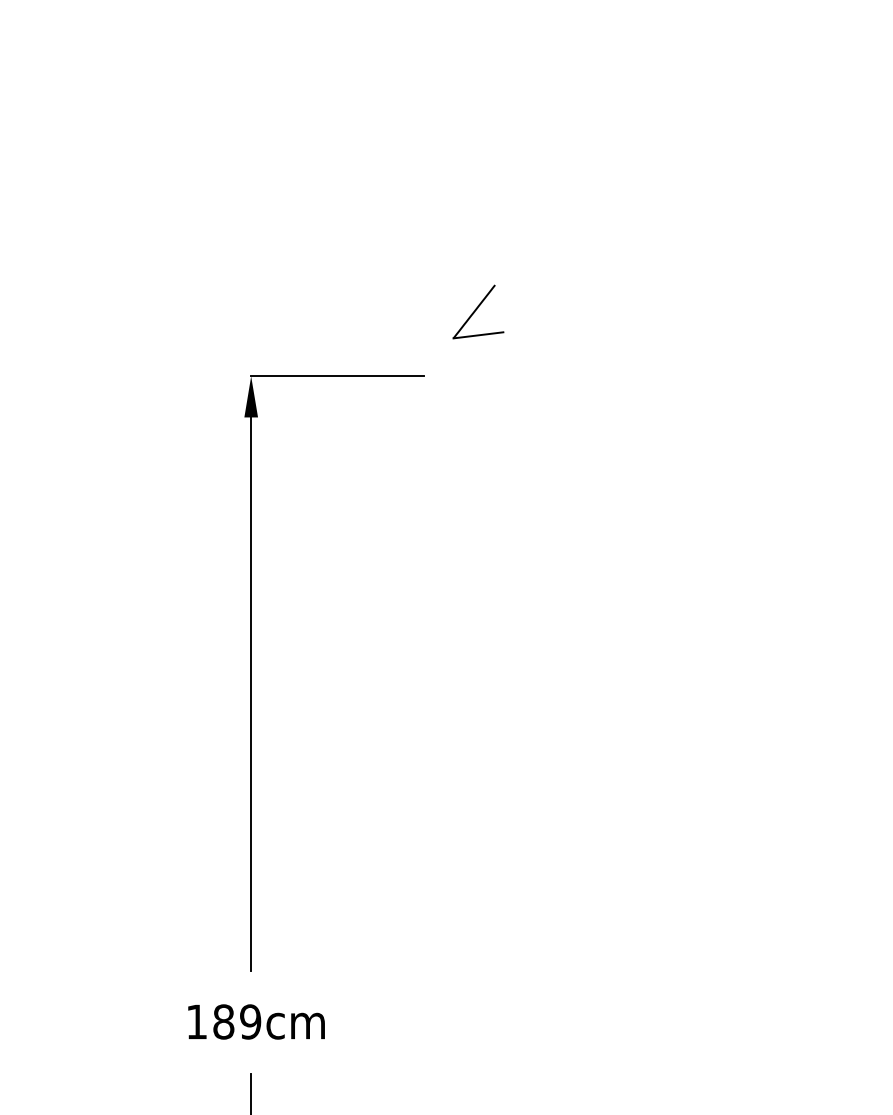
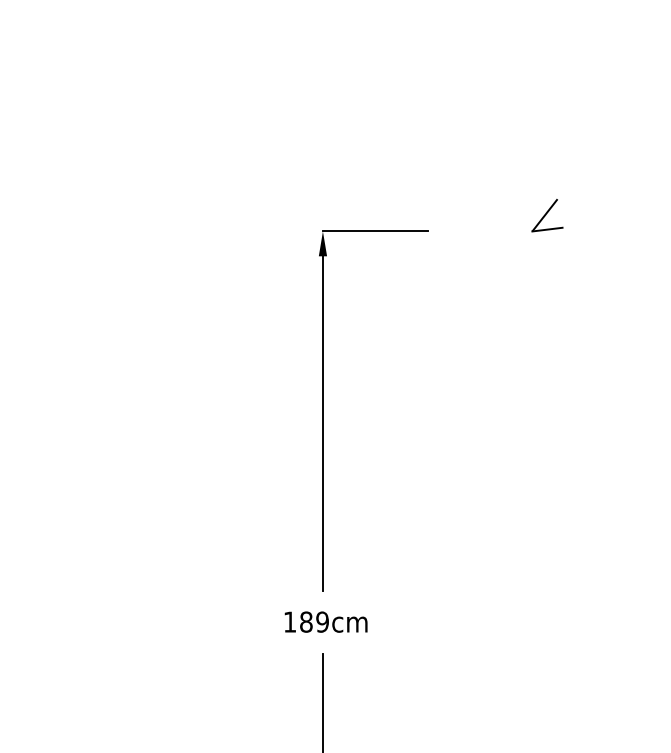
part: (478, 312) -> (547, 215), moved

